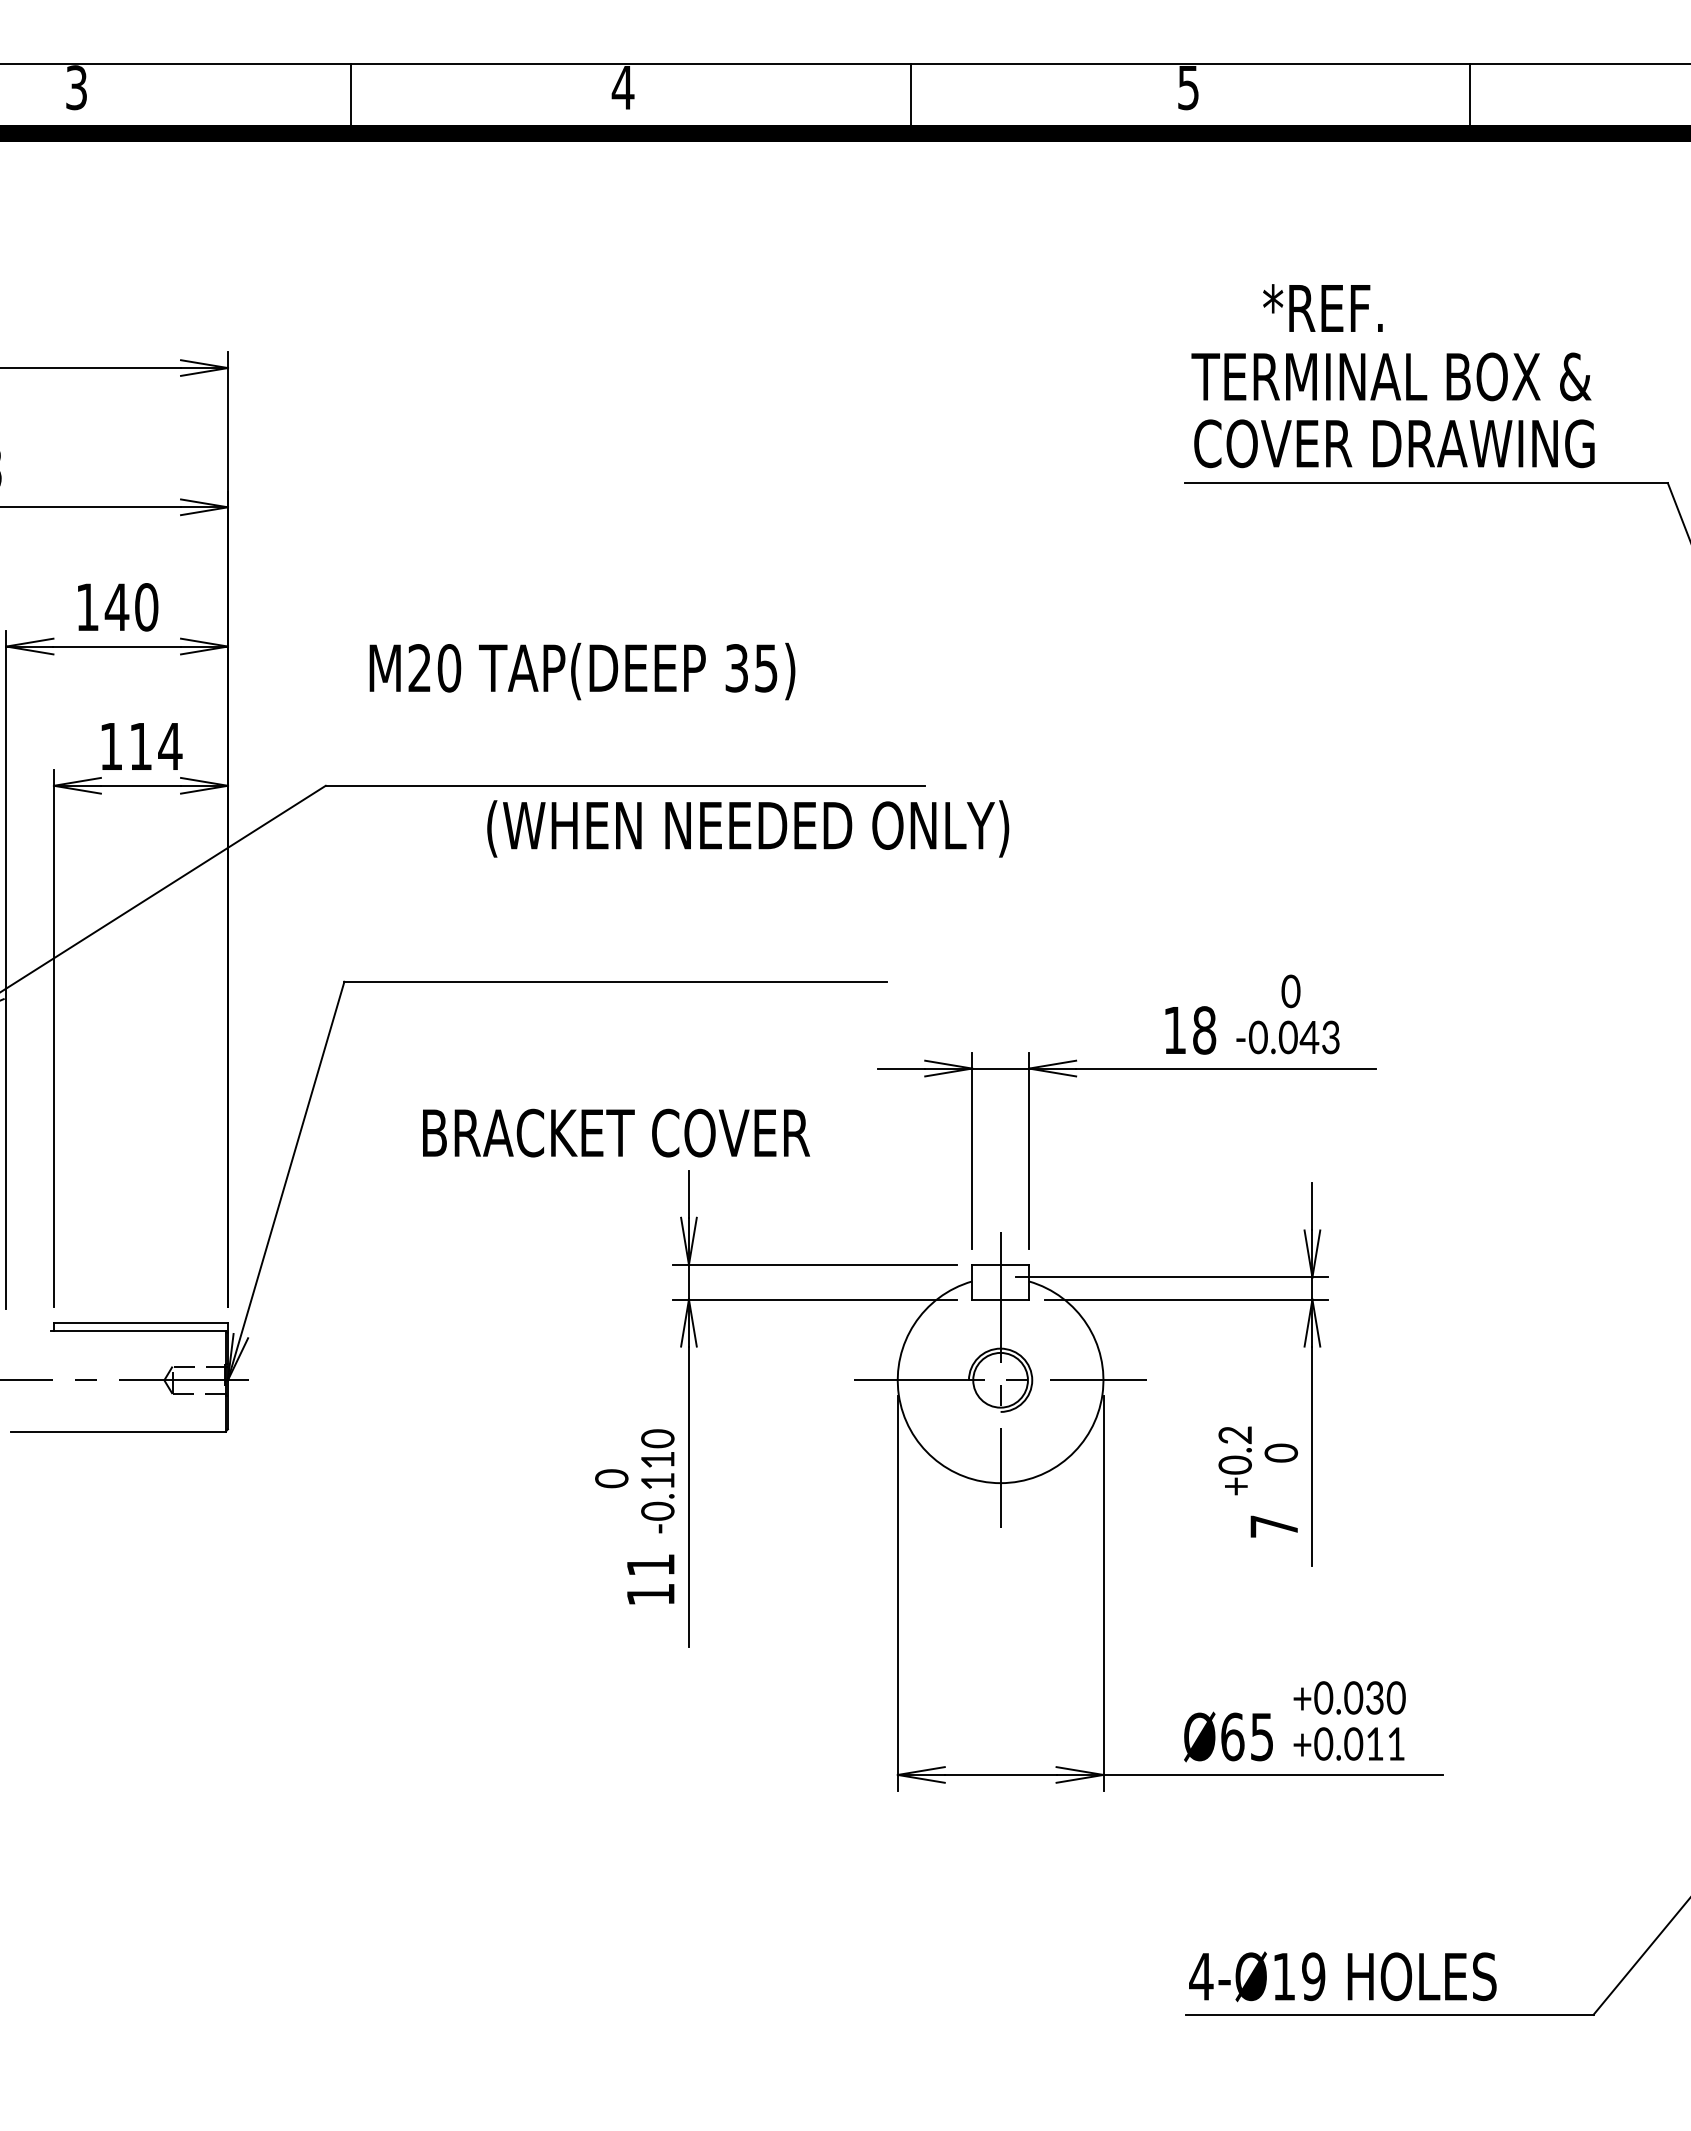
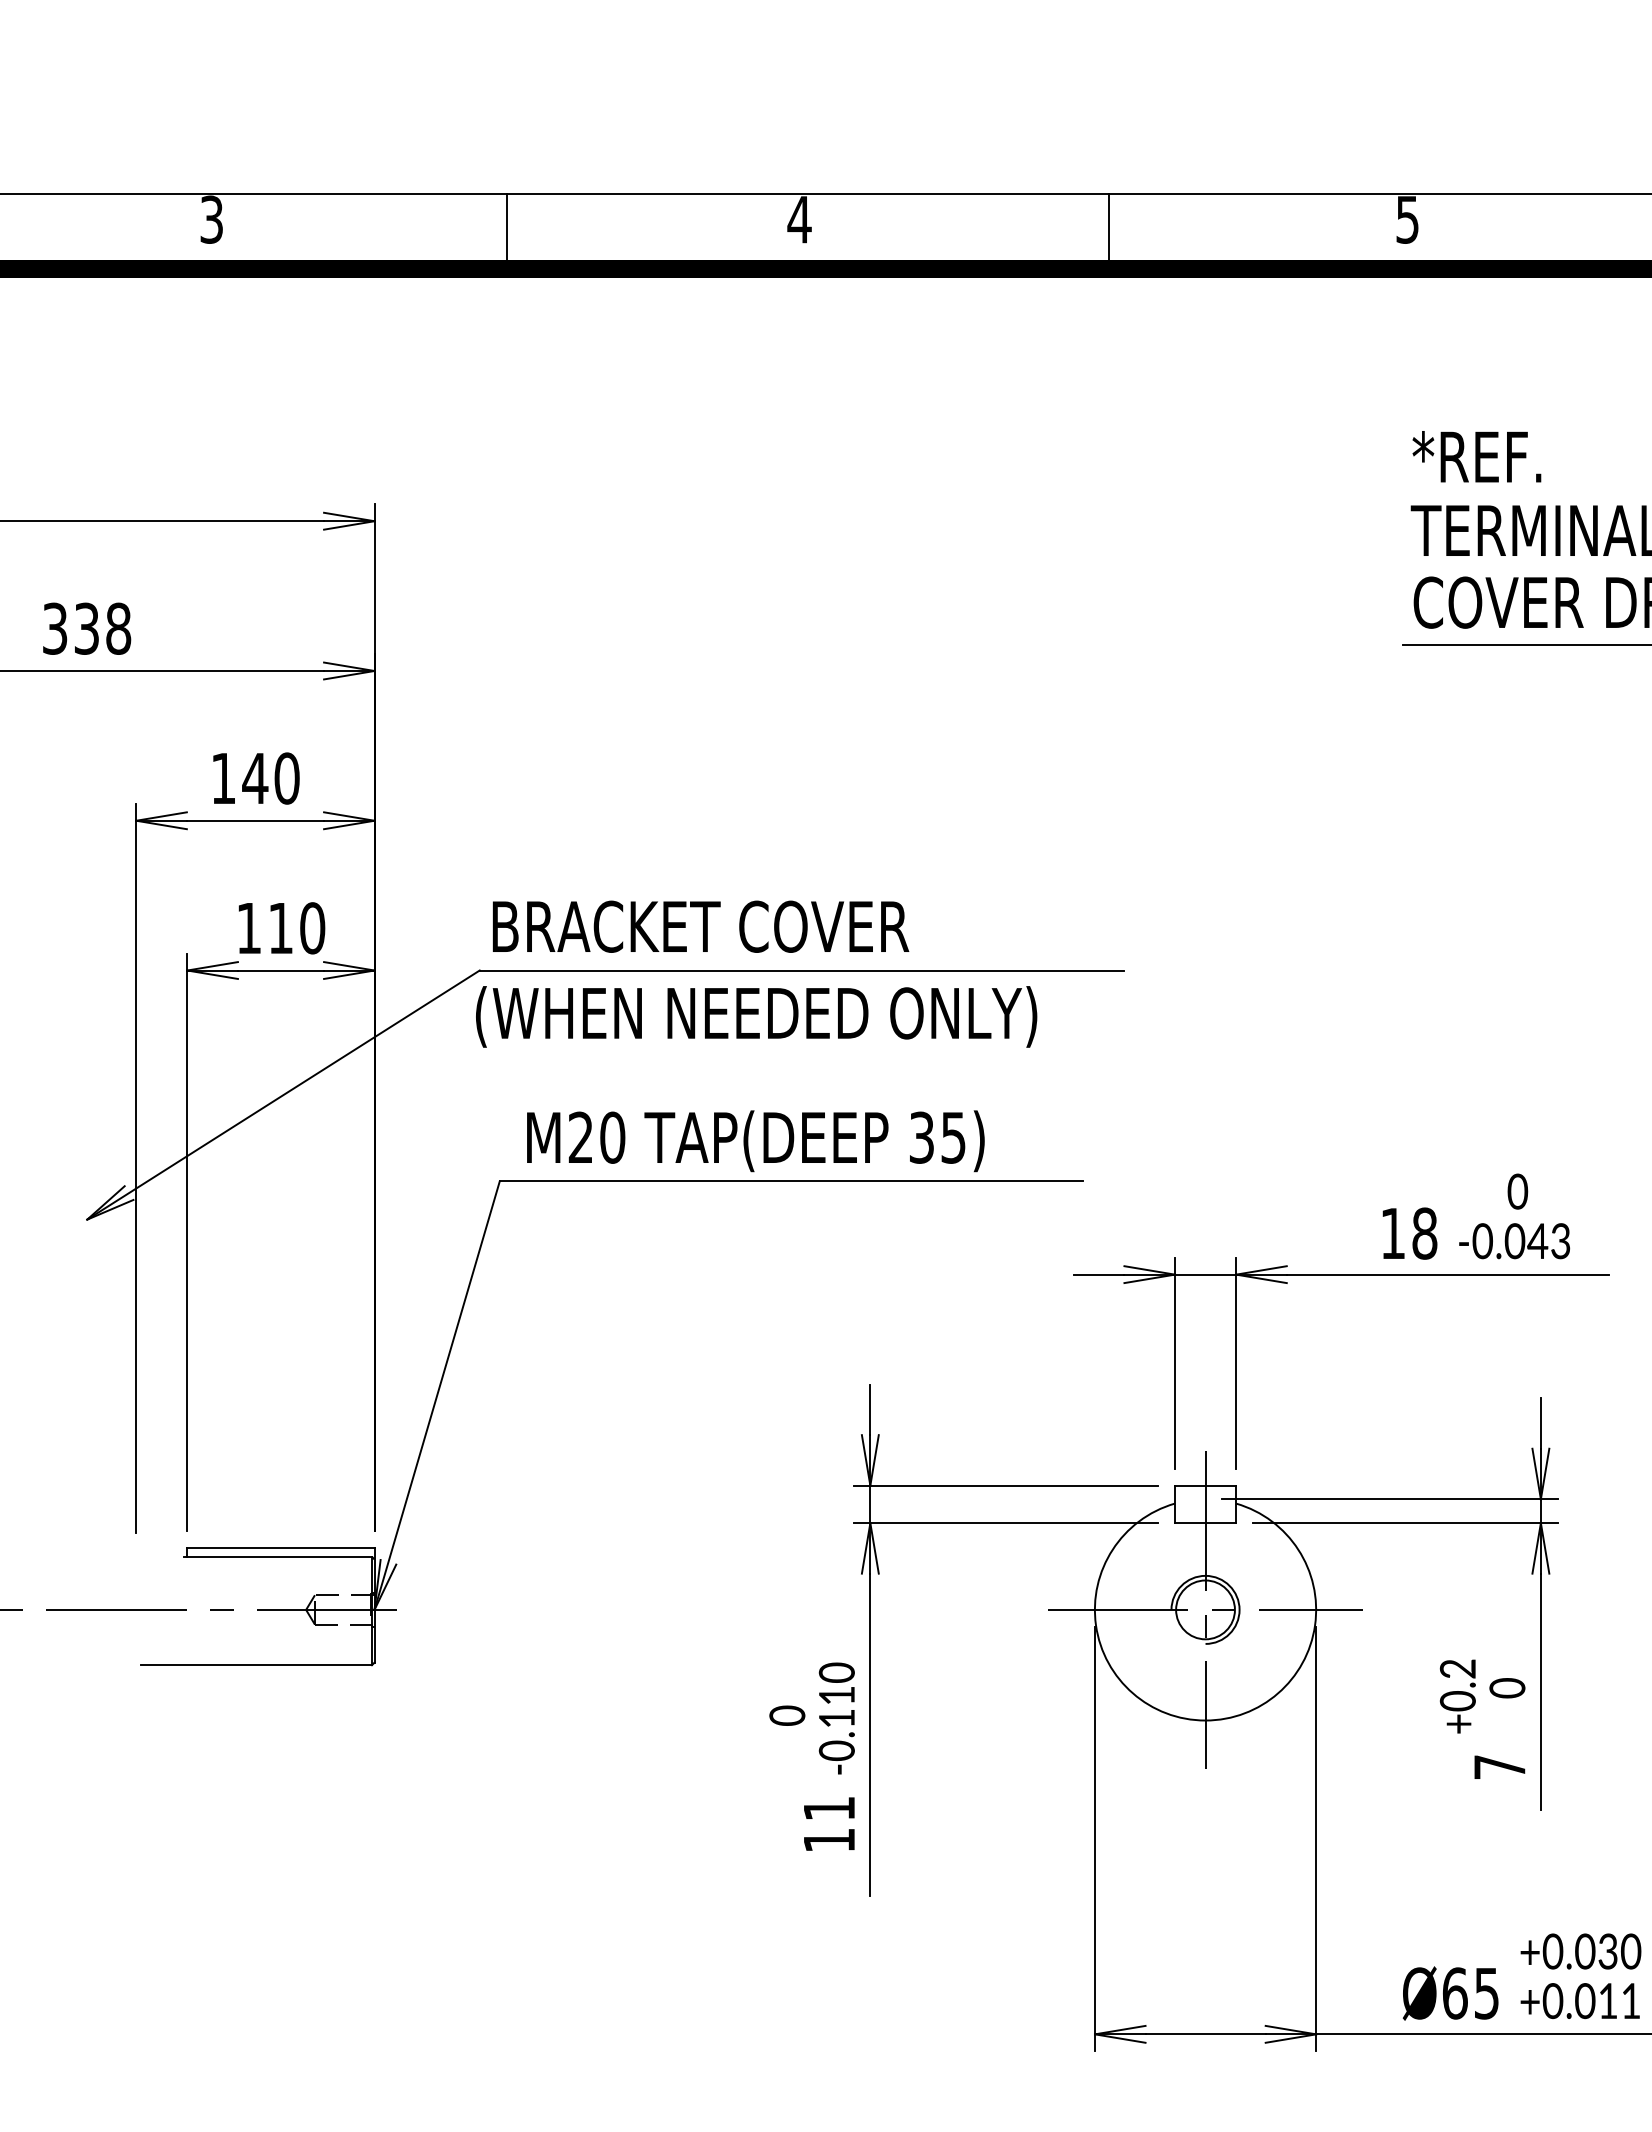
text: (1322, 307) -> (1476, 456), moved
text: (582, 671) -> (755, 1141), moved
text: (170, 746) -> (312, 928), 114 -> 110
text: (748, 828) -> (756, 1016), moved
text: (616, 1132) -> (701, 926), moved

